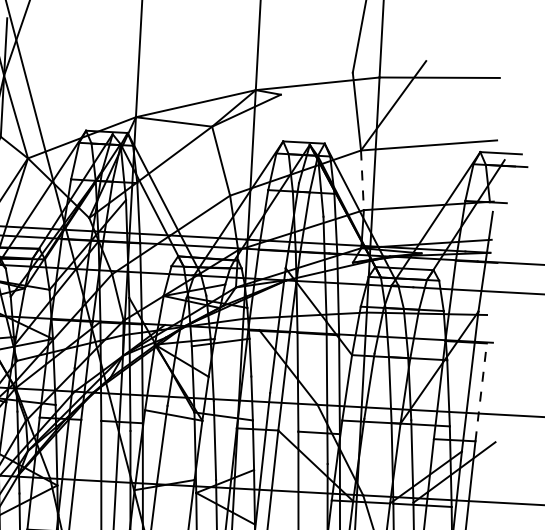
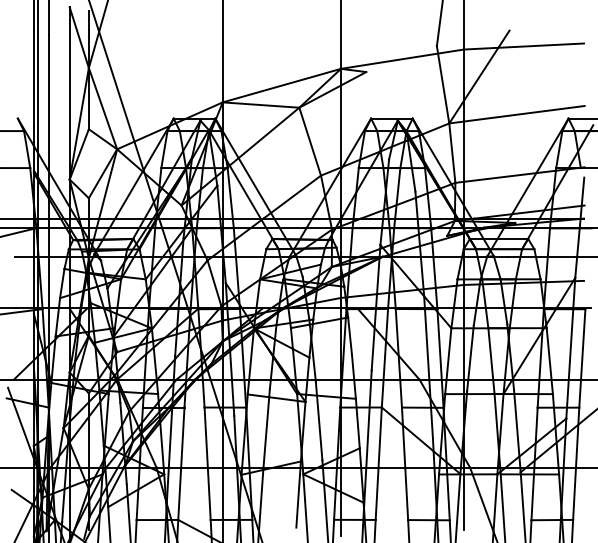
line: (362, 180) -> (452, 153), dashed -> solid
line: (481, 391) -> (582, 357), dashed -> solid

